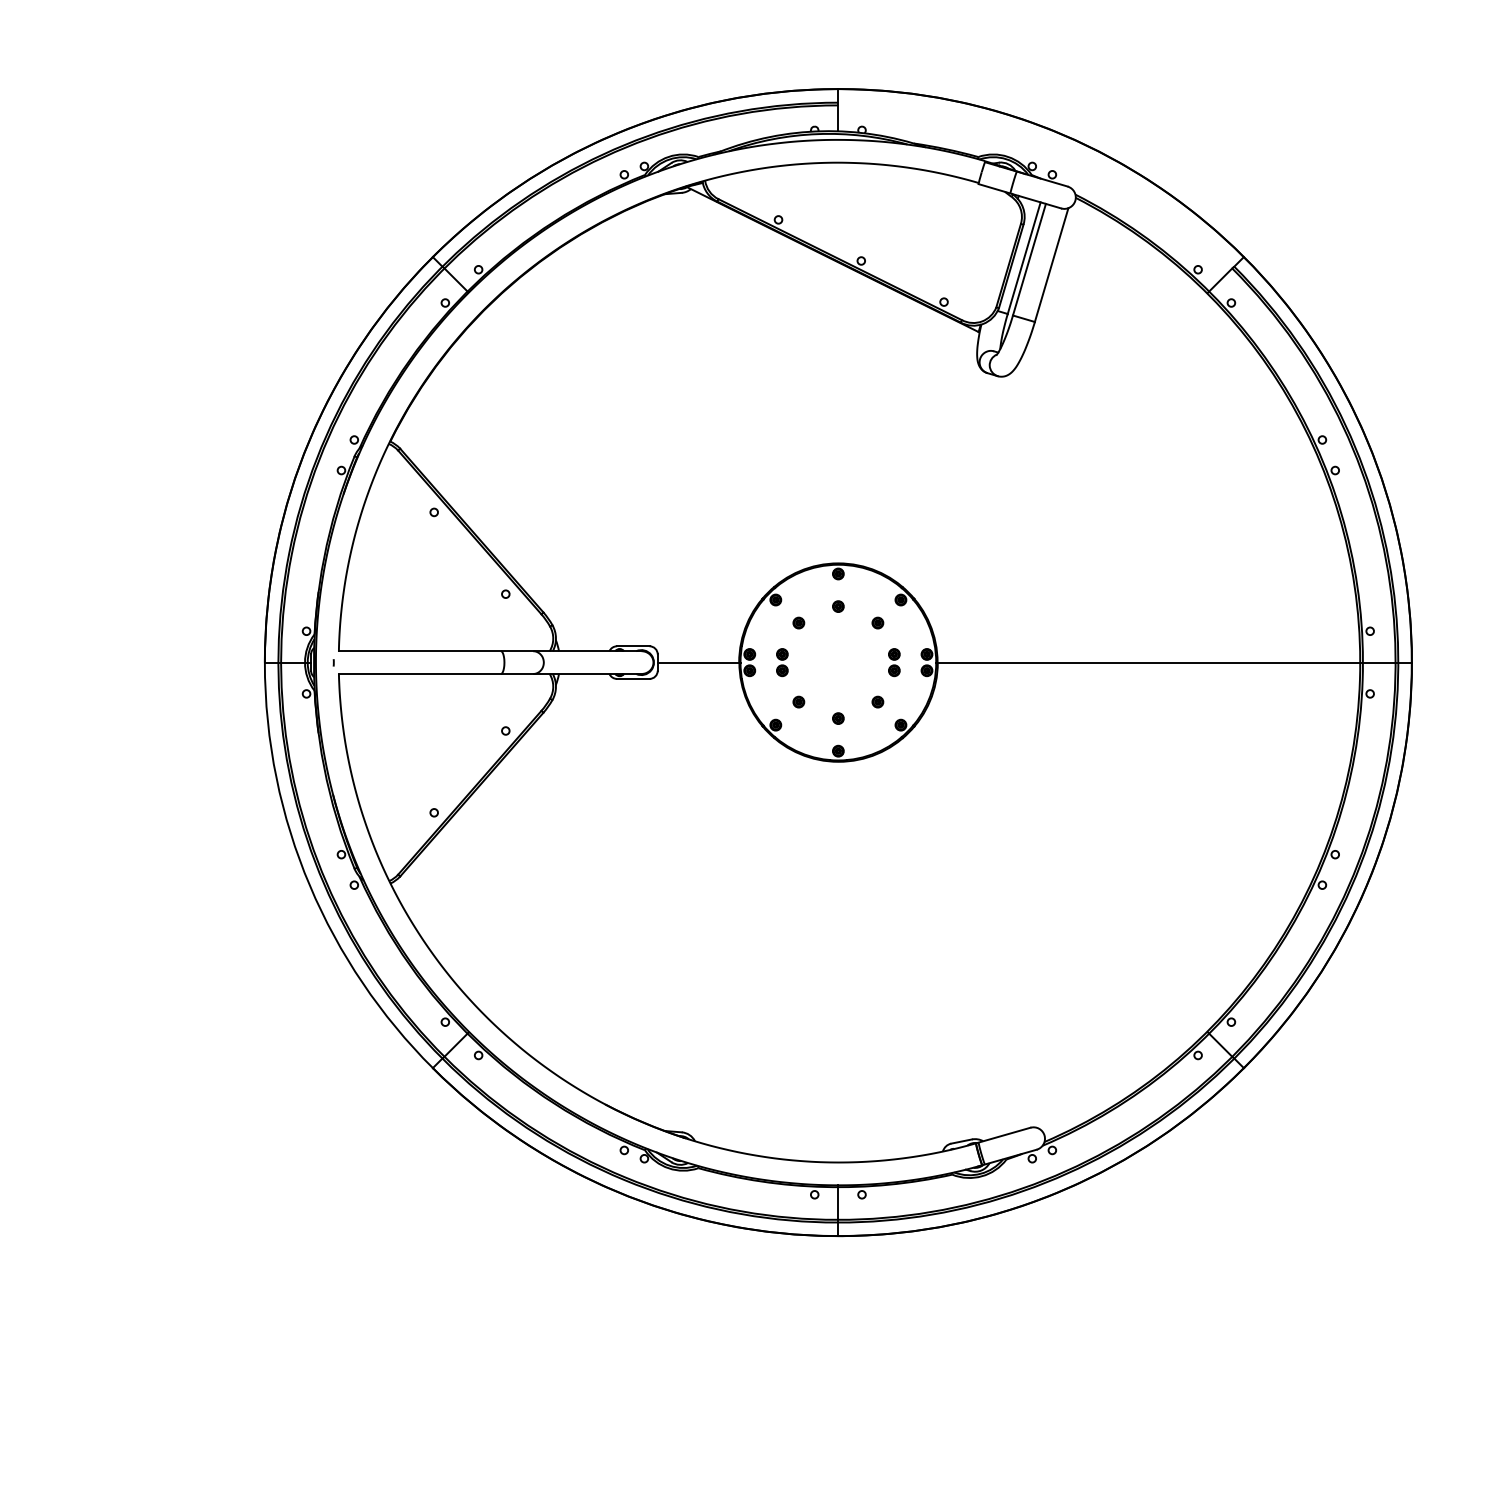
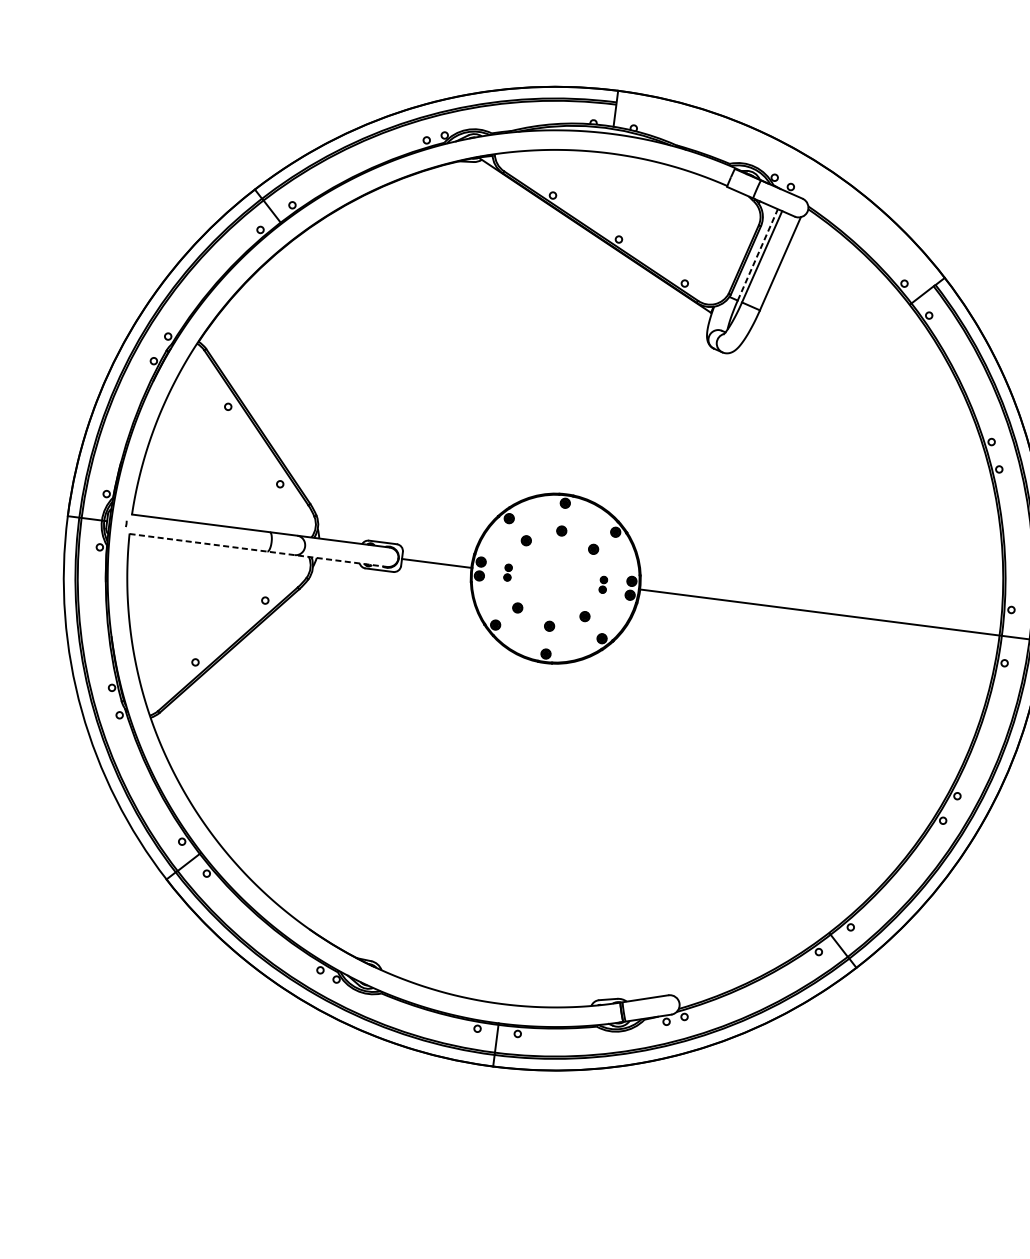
line: (1024, 257) -> (758, 254), solid -> dashed
part: (782, 662) -> (508, 572), size x0.7
part: (894, 662) -> (603, 584), size x0.7
line: (490, 674) -> (258, 550), solid -> dashed

